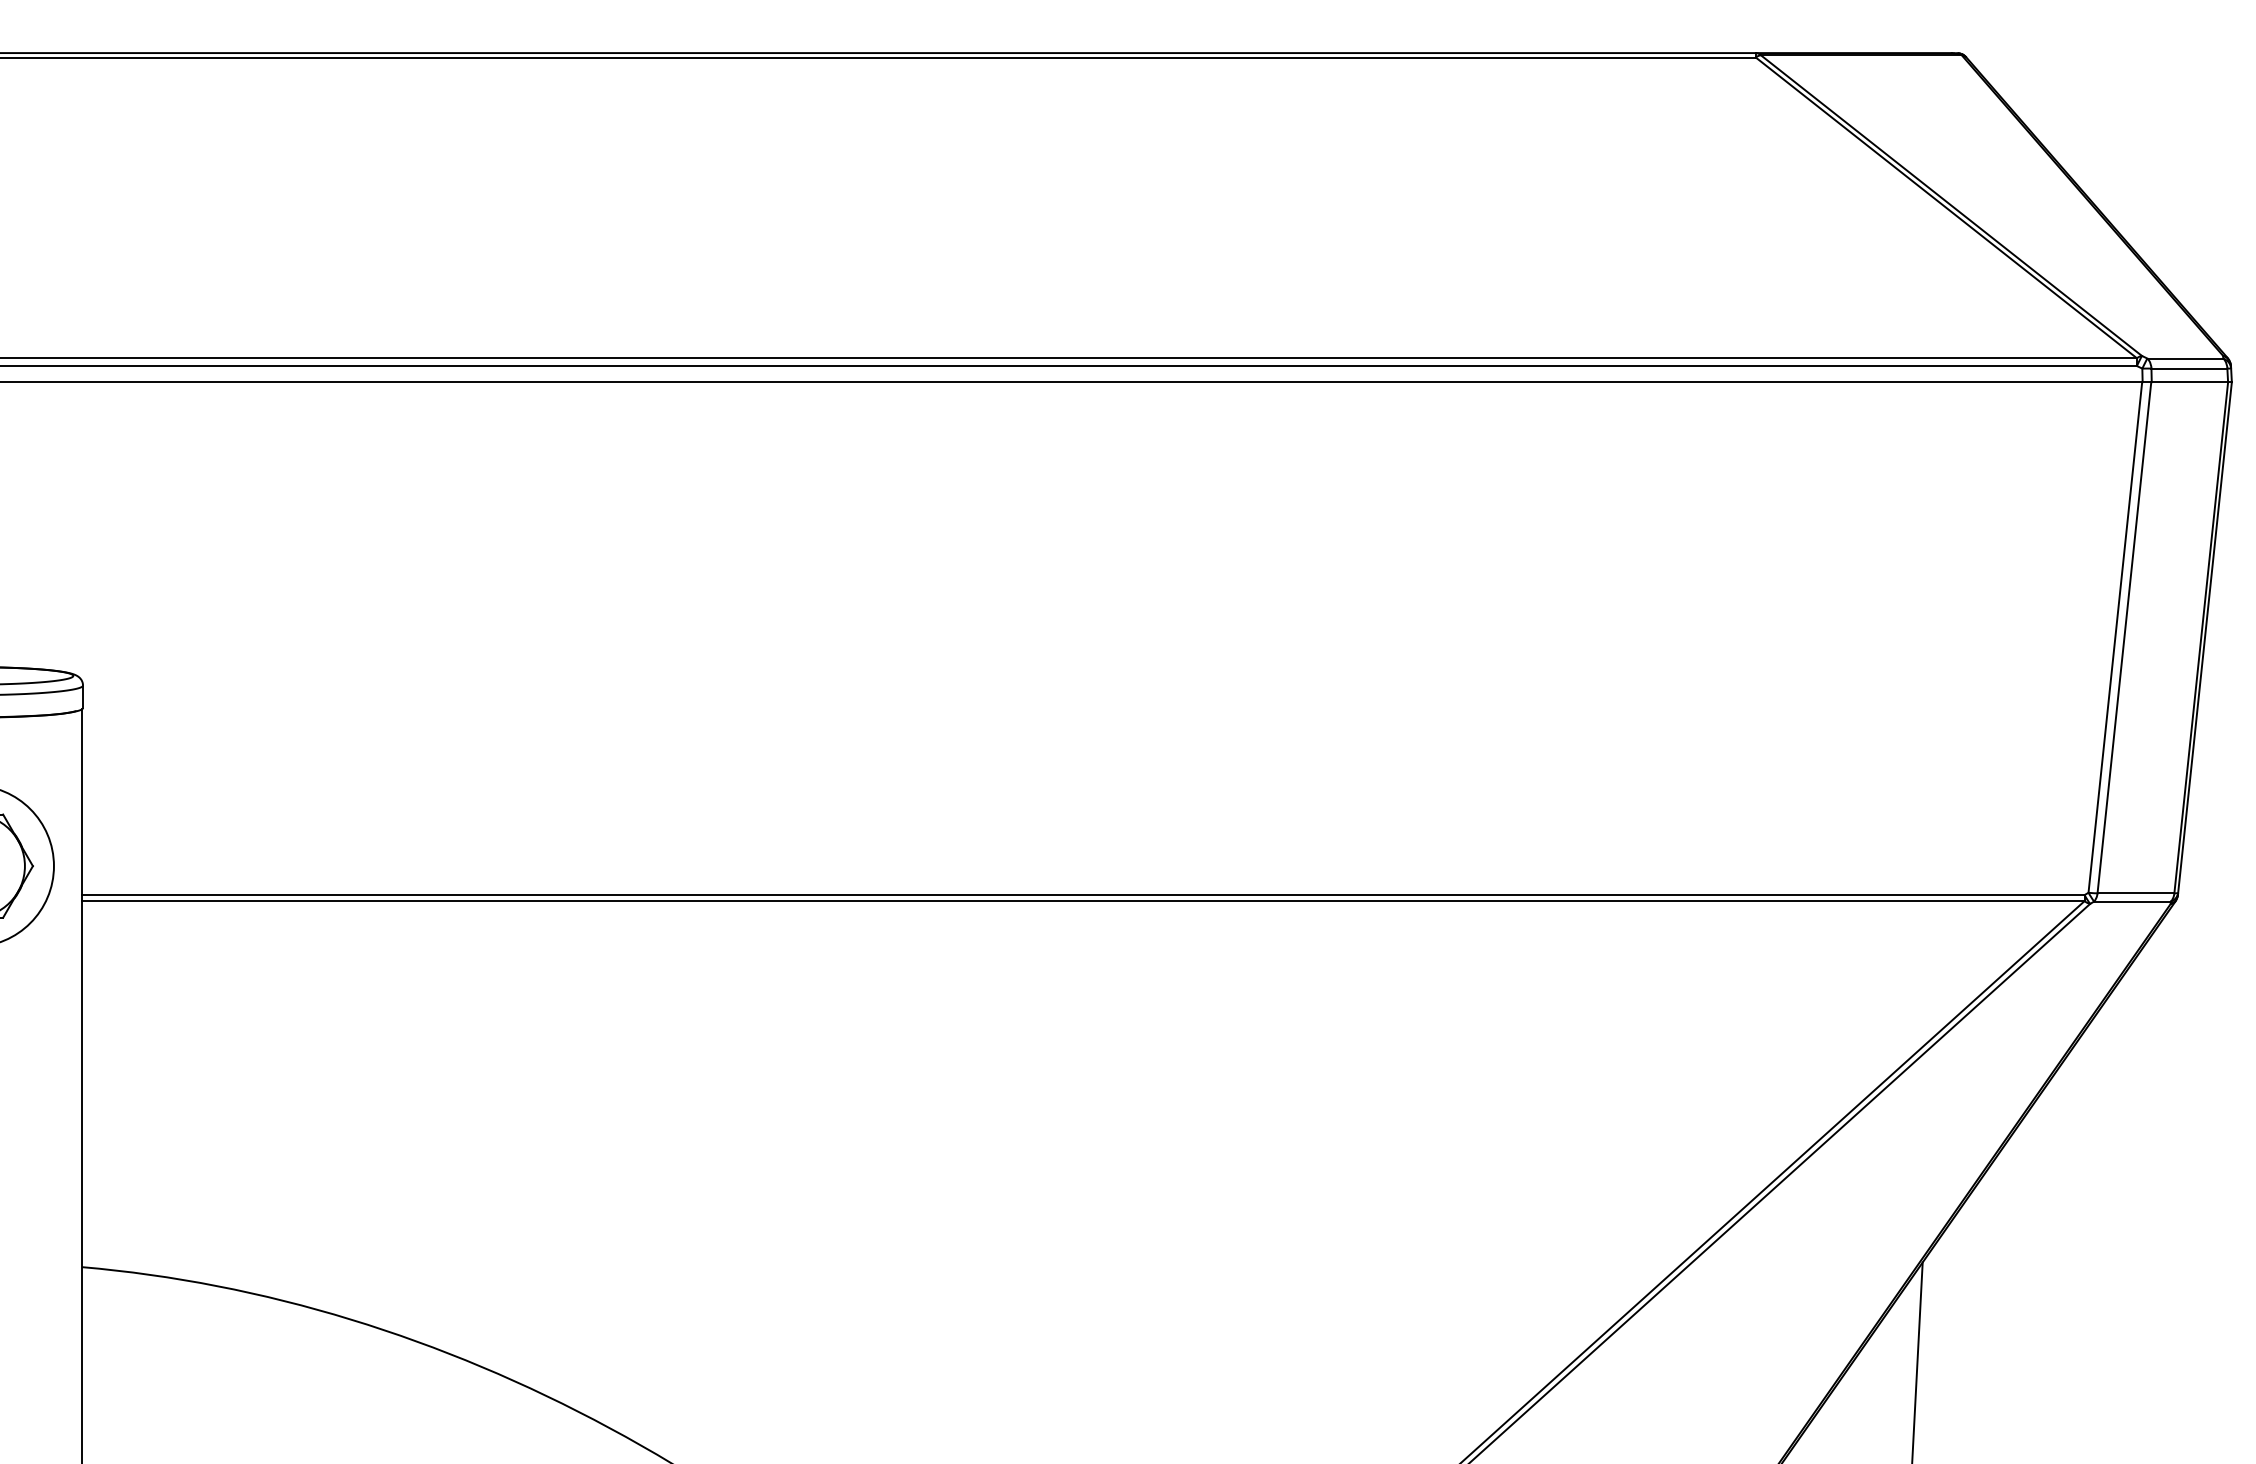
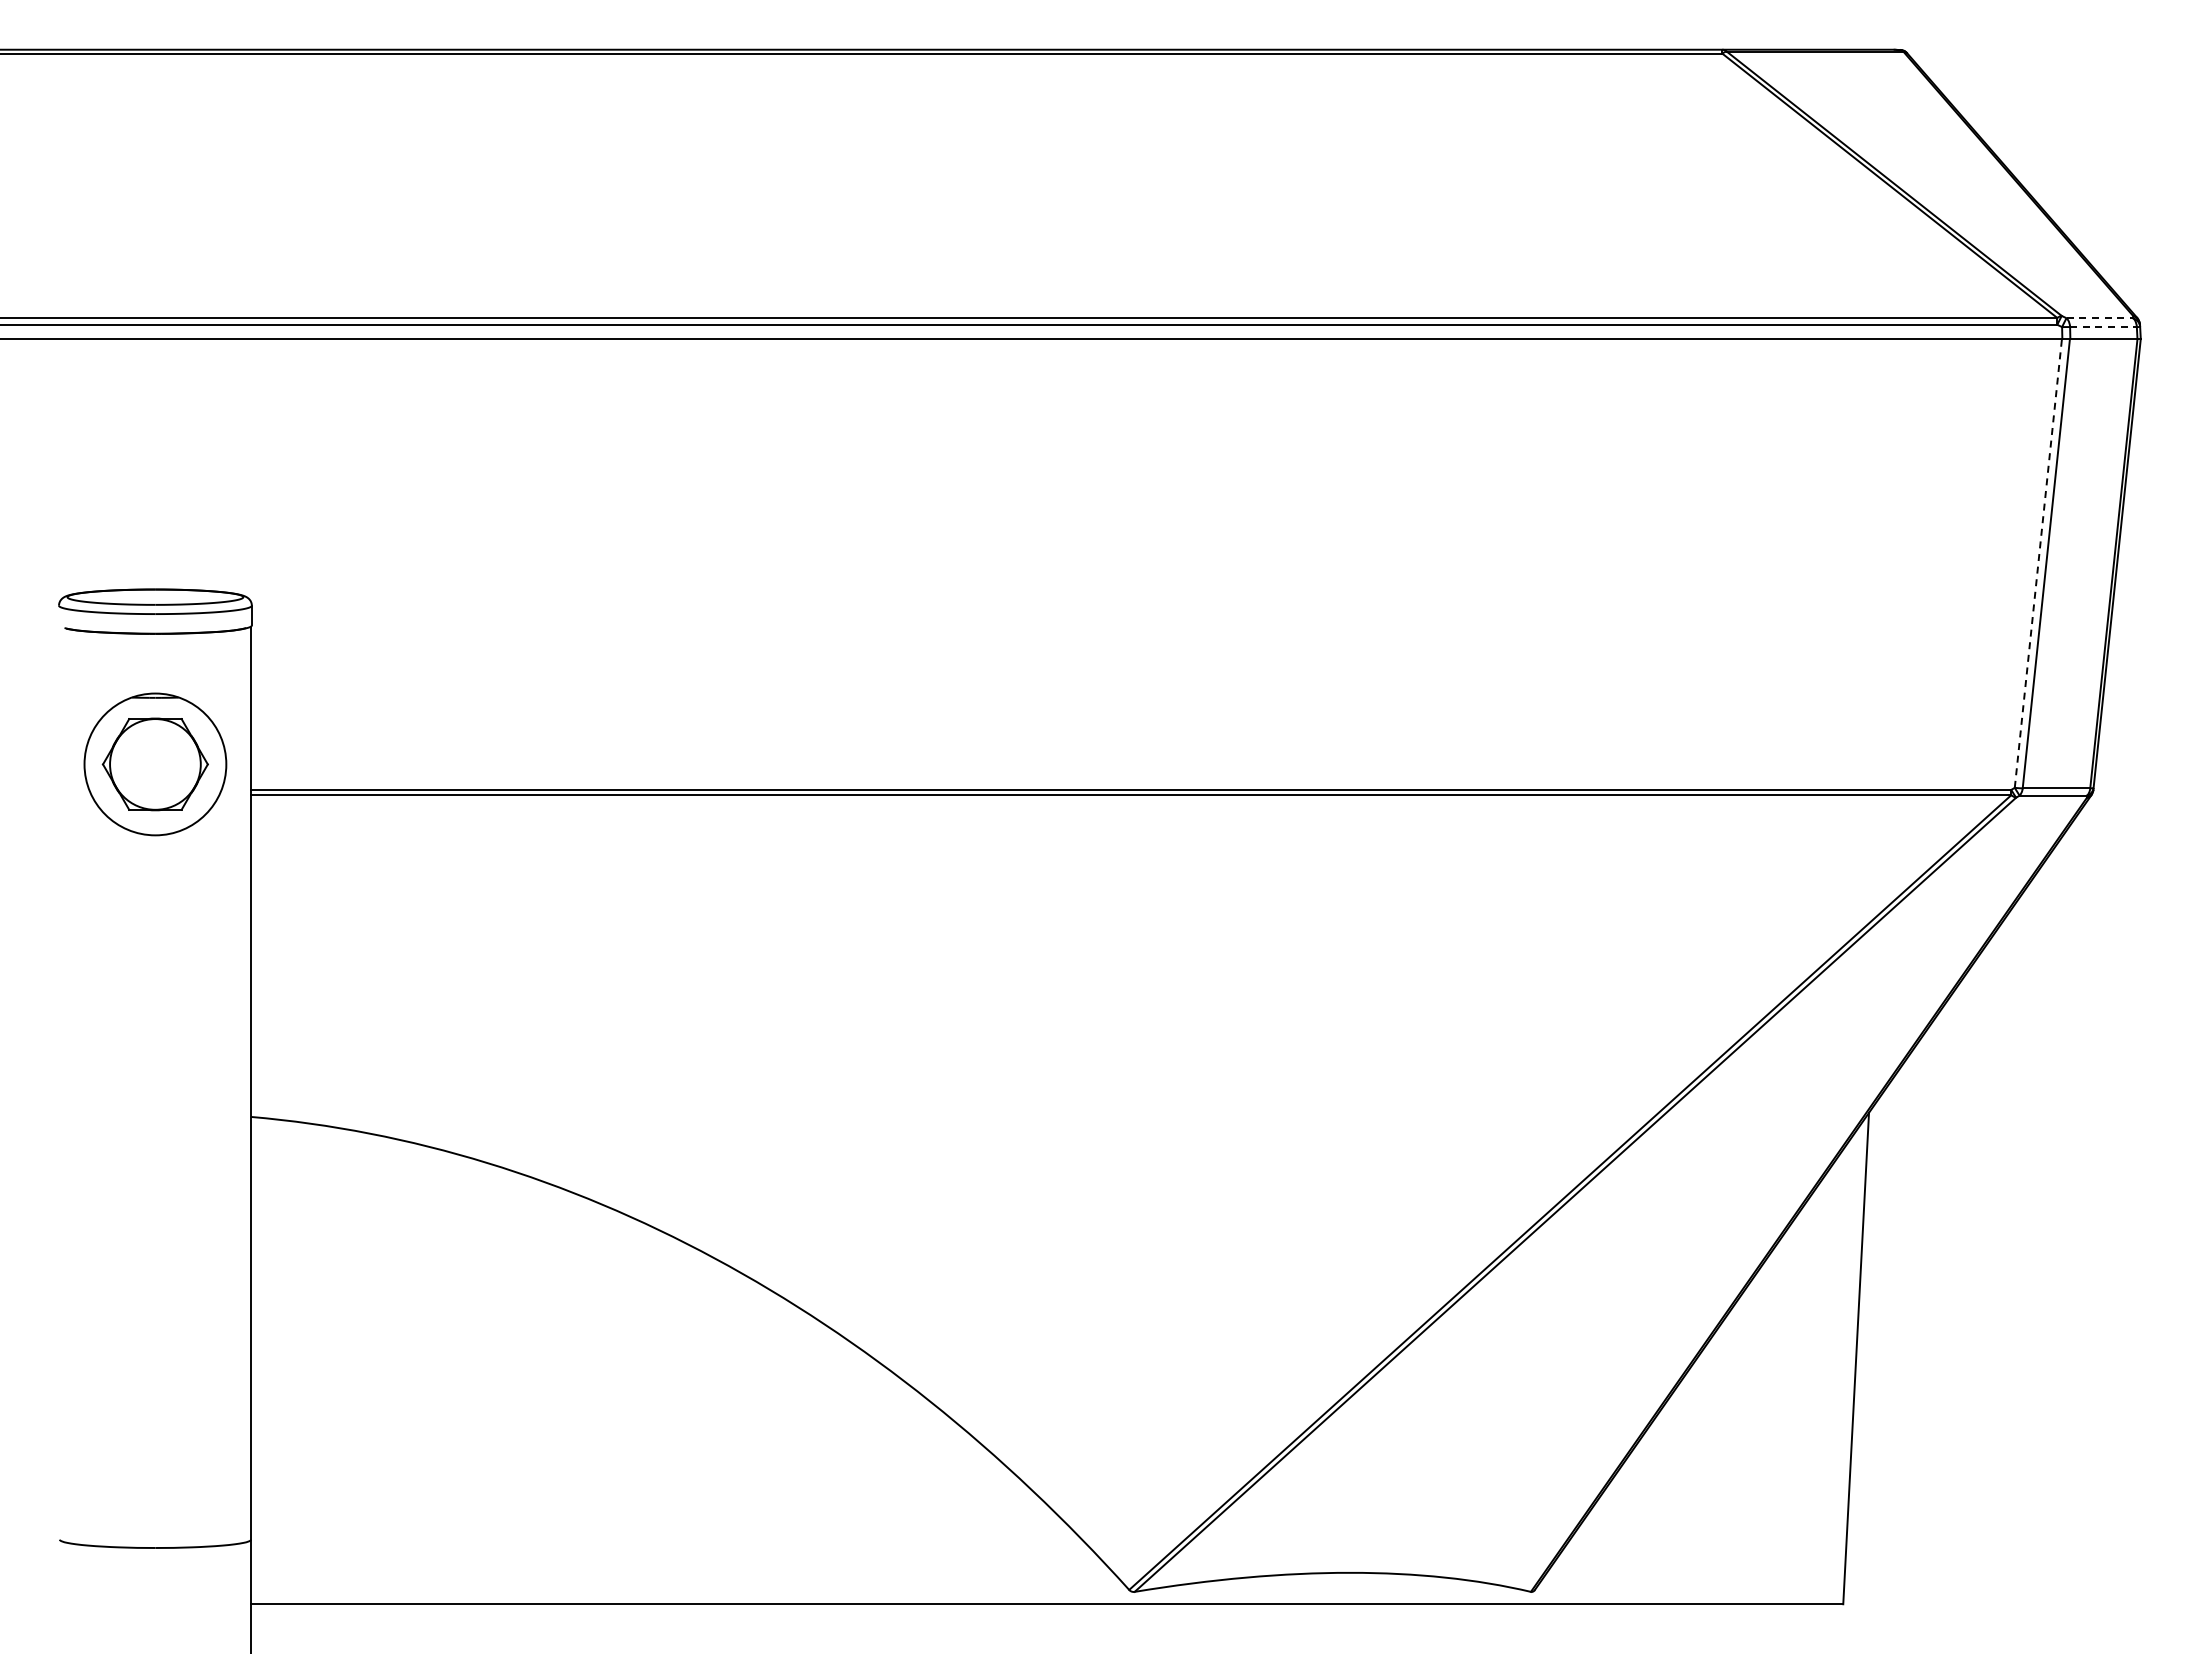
line: (2186, 358) -> (2100, 318), solid -> dashed
line: (2189, 369) -> (2103, 327), solid -> dashed
line: (2115, 637) -> (2038, 563), solid -> dashed

